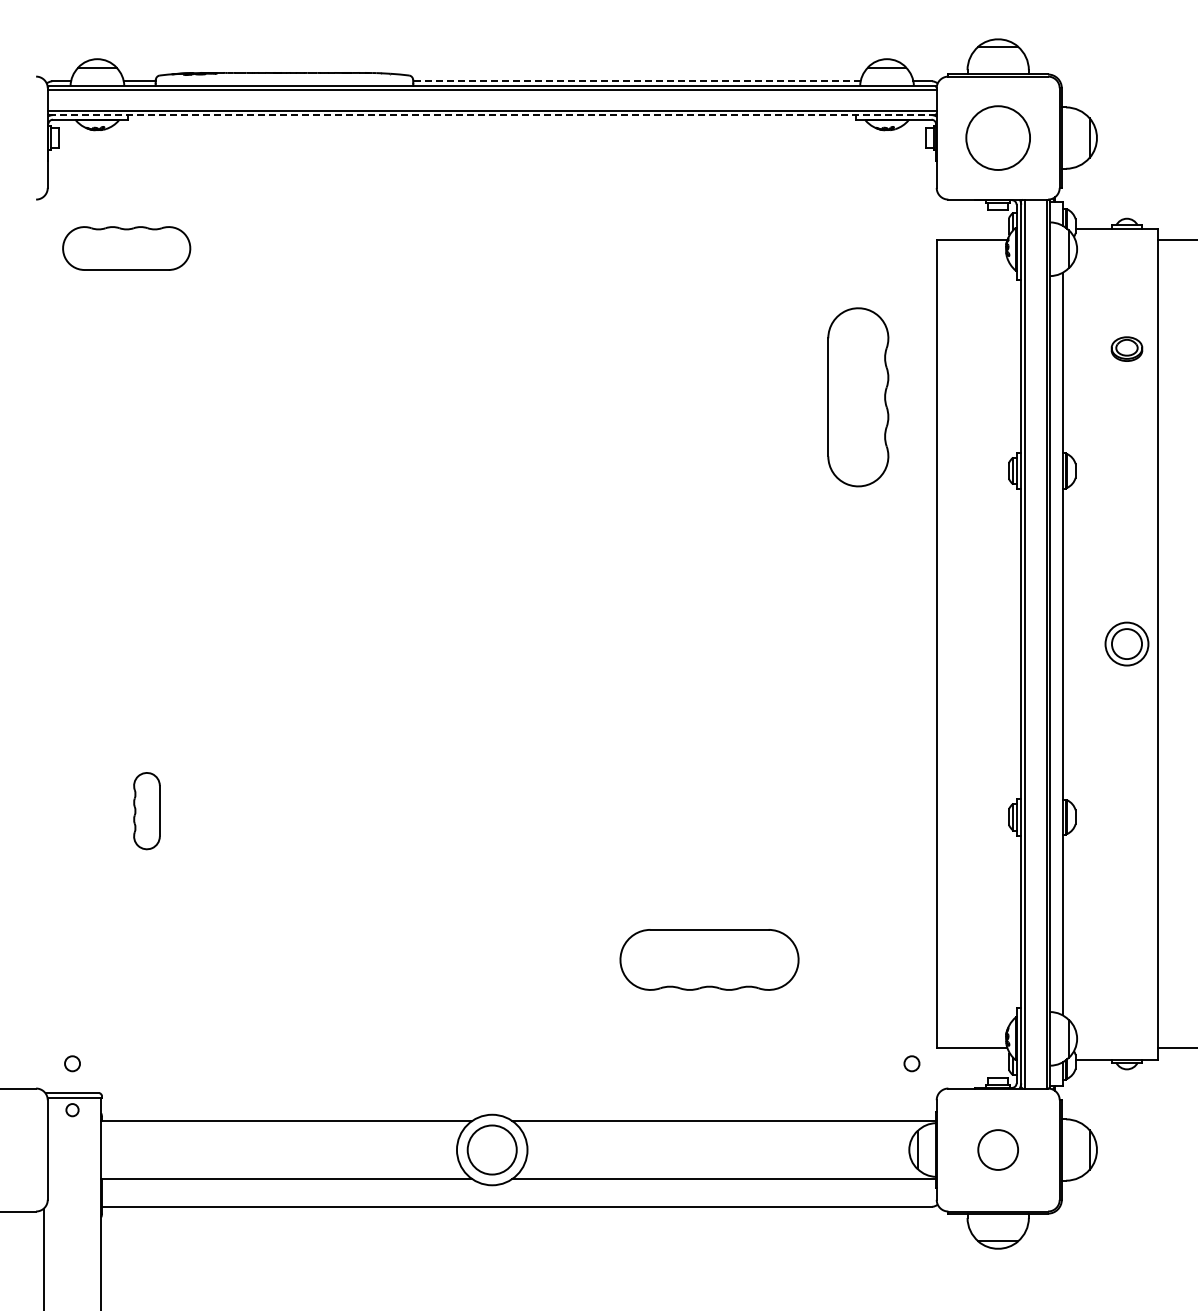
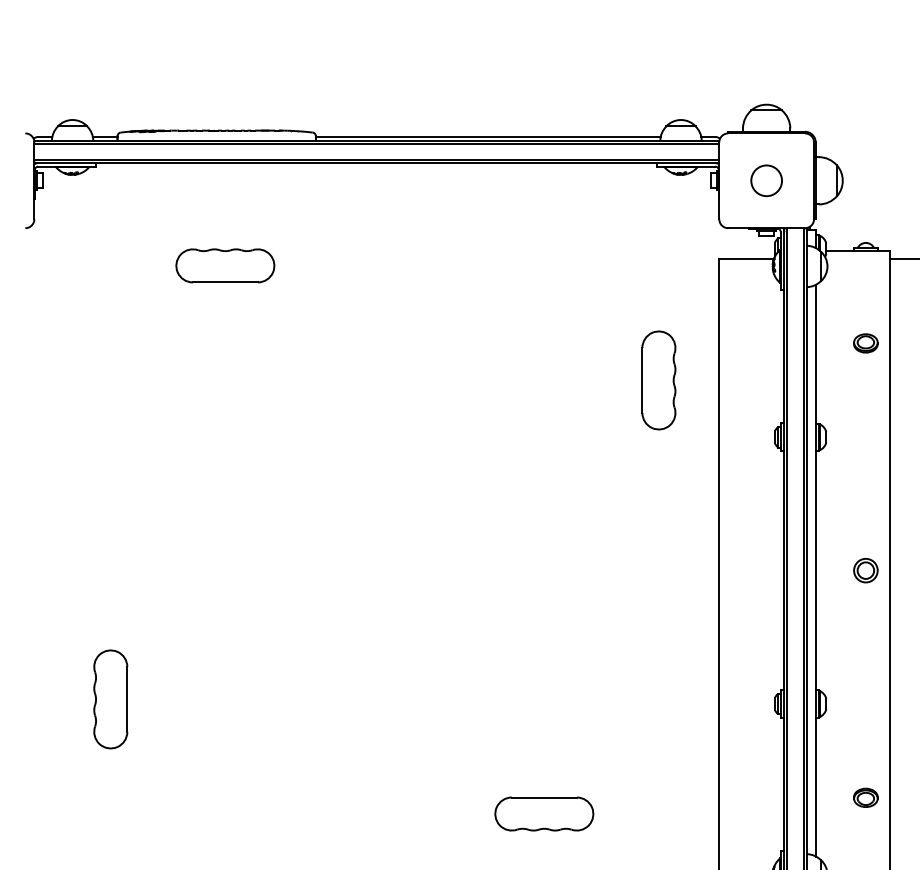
line: (636, 81) -> (487, 137), dashed -> solid
line: (492, 115) -> (377, 163), dashed -> solid
circle: (998, 138) -> (766, 181), size x0.62
part: (126, 248) -> (225, 265), moved
part: (858, 396) -> (659, 379), size x0.71
part: (1126, 643) -> (865, 570), size x0.71
part: (146, 810) -> (110, 698), size x1.67
part: (1126, 938) -> (865, 797), added
part: (709, 959) -> (544, 813), size x0.71

